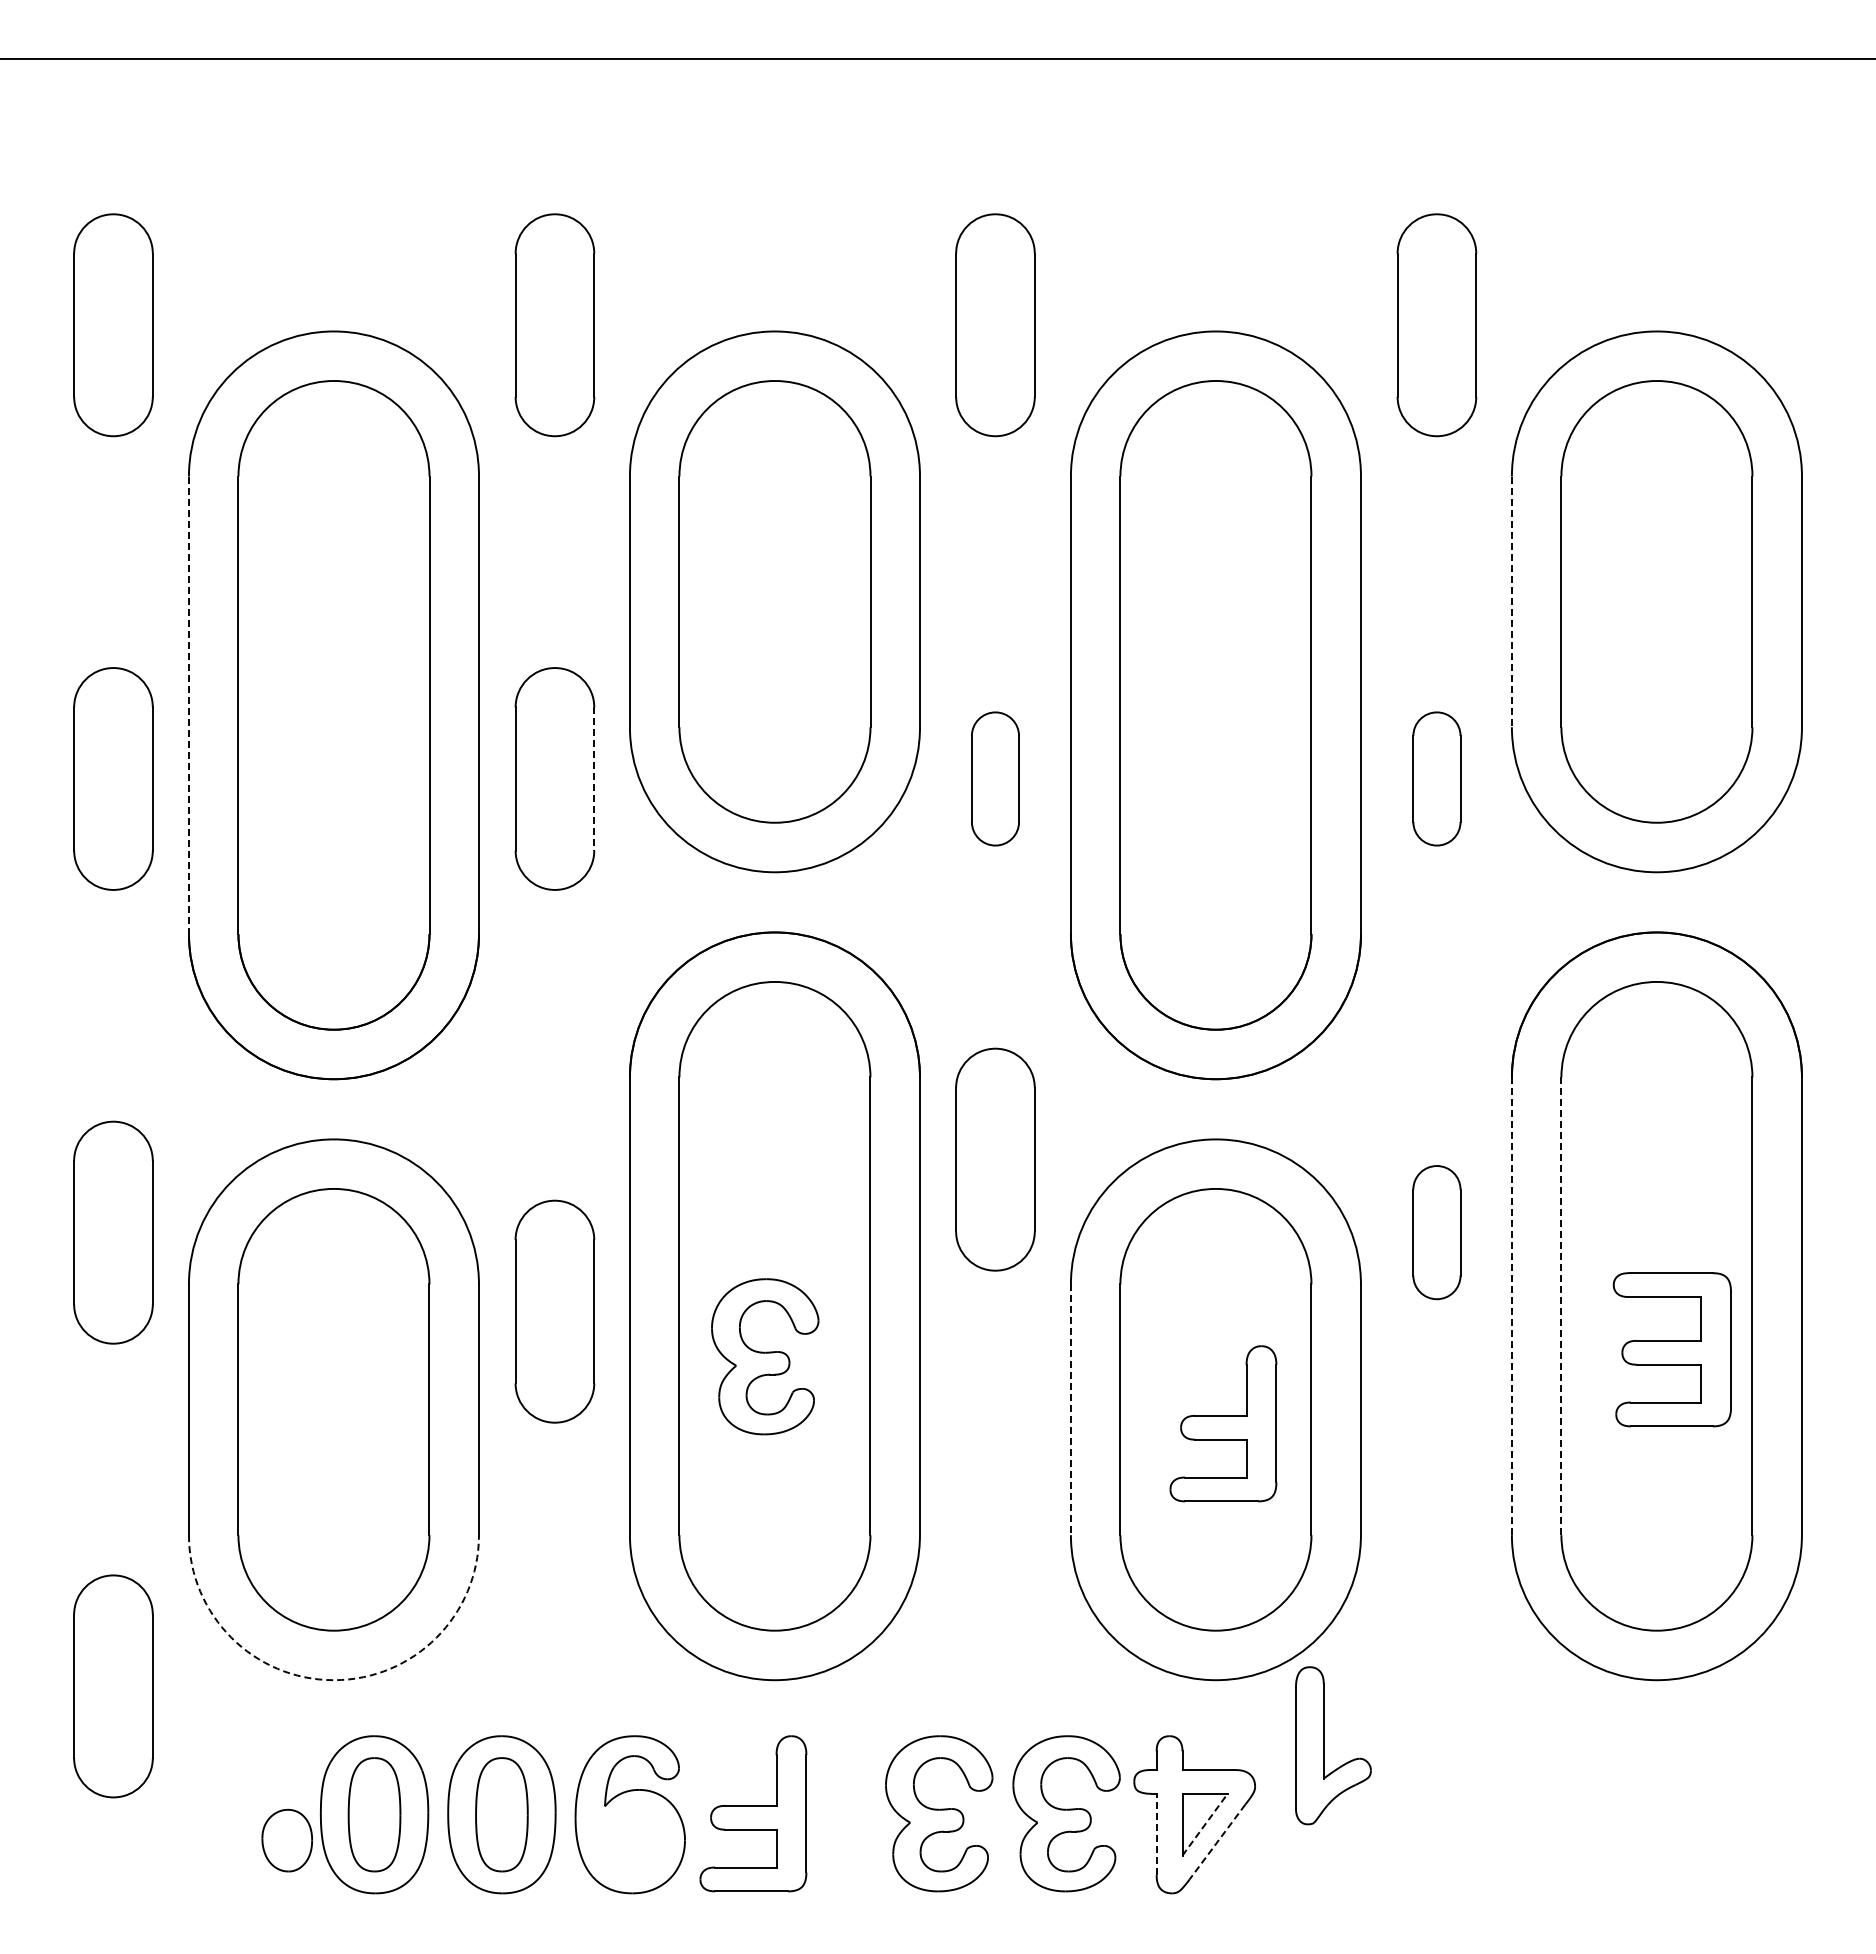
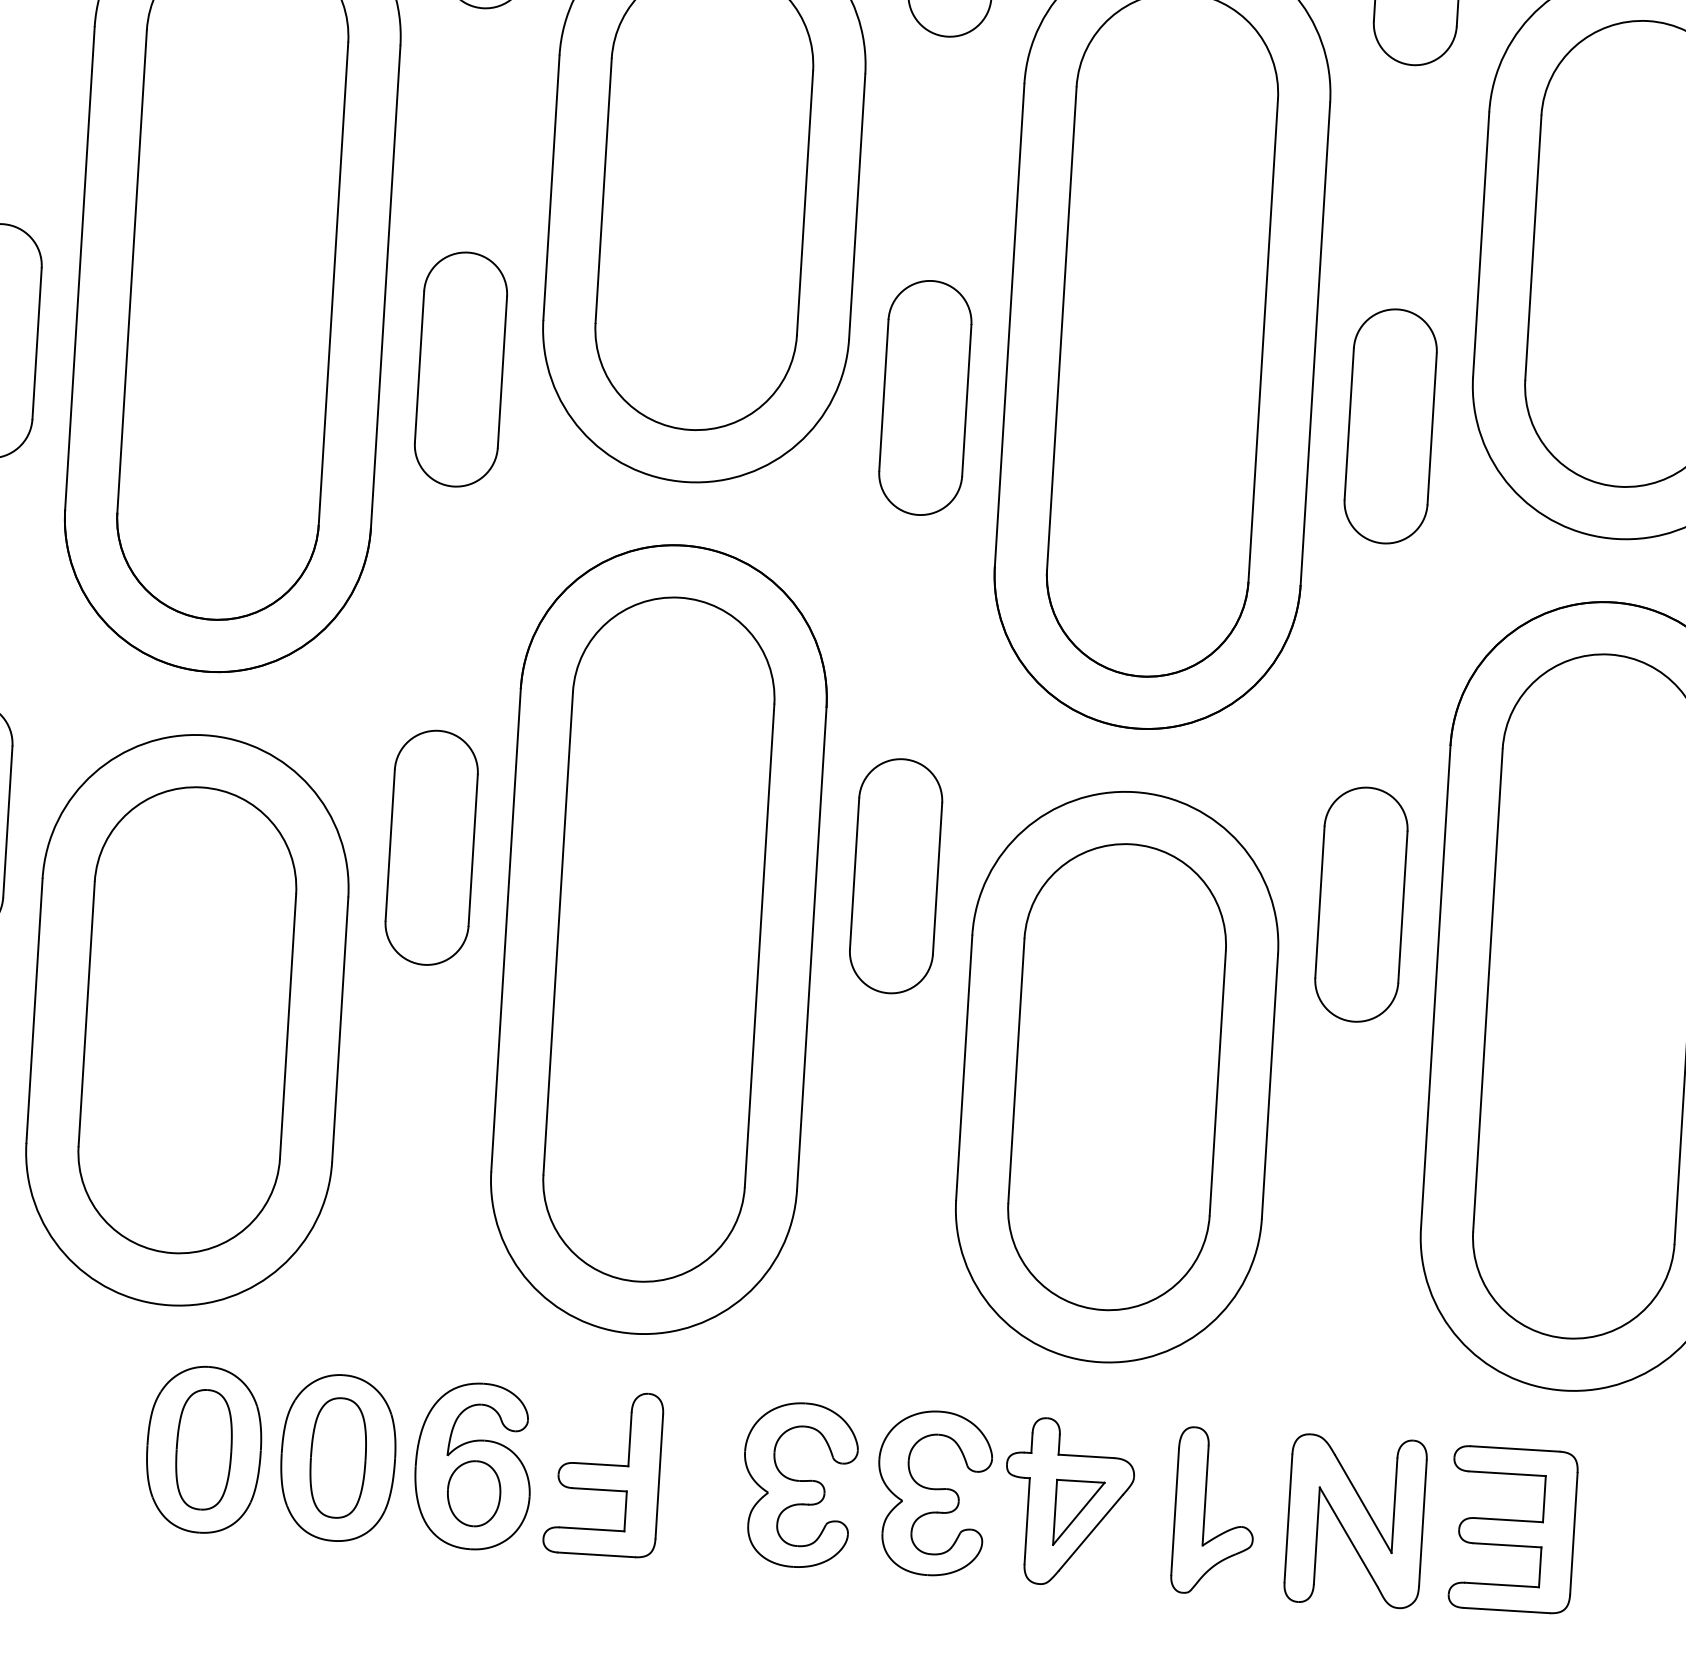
line: (1511, 602) -> (1480, 245), dashed -> solid
line: (188, 705) -> (79, 268), dashed -> solid
part: (995, 778) -> (925, 397), size x1.67
part: (1436, 778) -> (1390, 425), size x1.67
line: (594, 779) -> (502, 372), dashed -> solid
part: (995, 1159) -> (896, 876), moved
part: (1436, 1232) -> (1361, 904), size x1.67
line: (1511, 1306) -> (1435, 987), dashed -> solid
line: (1561, 1306) -> (1488, 990), dashed -> solid
part: (554, 1311) -> (431, 847), moved
part: (1671, 1349) -> (1511, 1529), moved
part: (765, 1356) -> (645, 991), removed
line: (1070, 1410) -> (963, 1068), dashed -> solid
part: (1223, 1423) -> (1124, 1092), removed
arc: (333, 1680) -> (169, 1305), dashed -> solid
part: (1324, 1745) -> (1205, 1510), moved
part: (1466, 1815) -> (1355, 1520), added
line: (1205, 1824) -> (1079, 1513), dashed -> solid
line: (1156, 1834) -> (1027, 1521), dashed -> solid
part: (286, 1840) -> (473, 1493), moved
line: (1217, 1842) -> (1090, 1533), dashed -> solid

